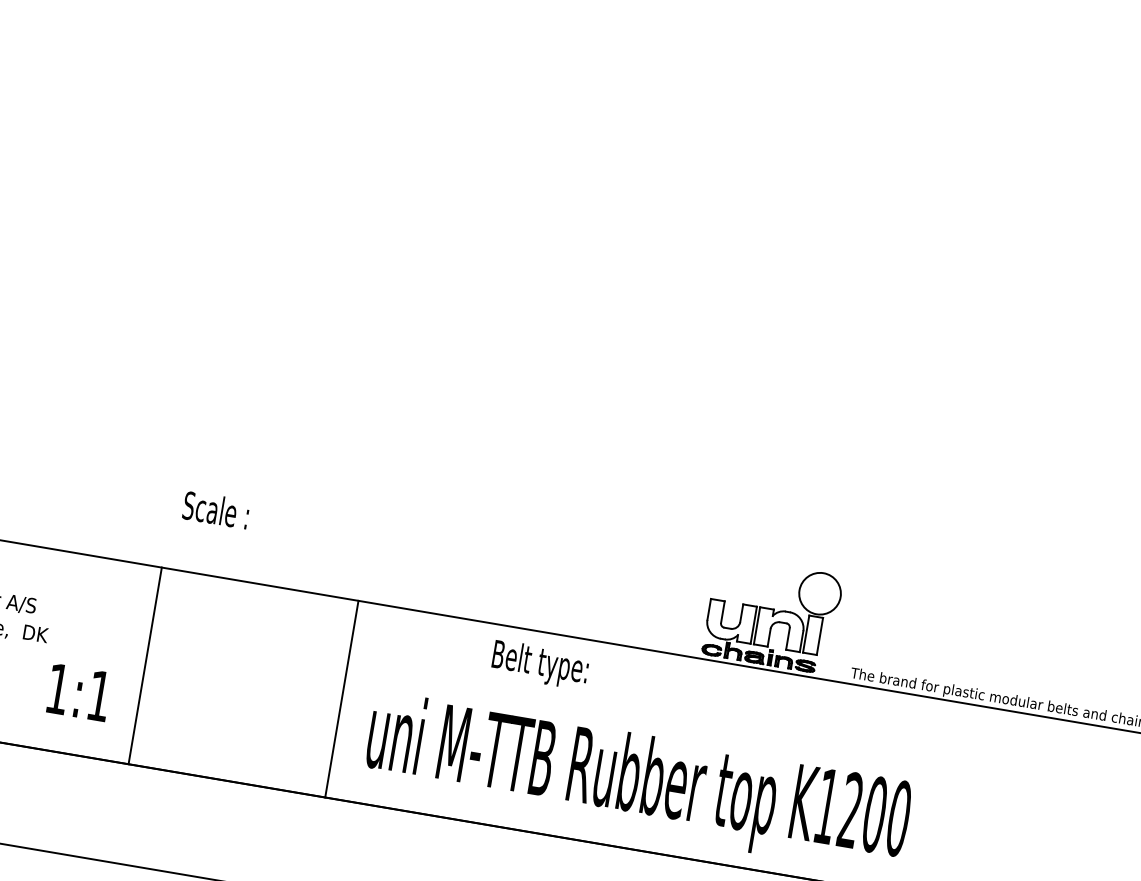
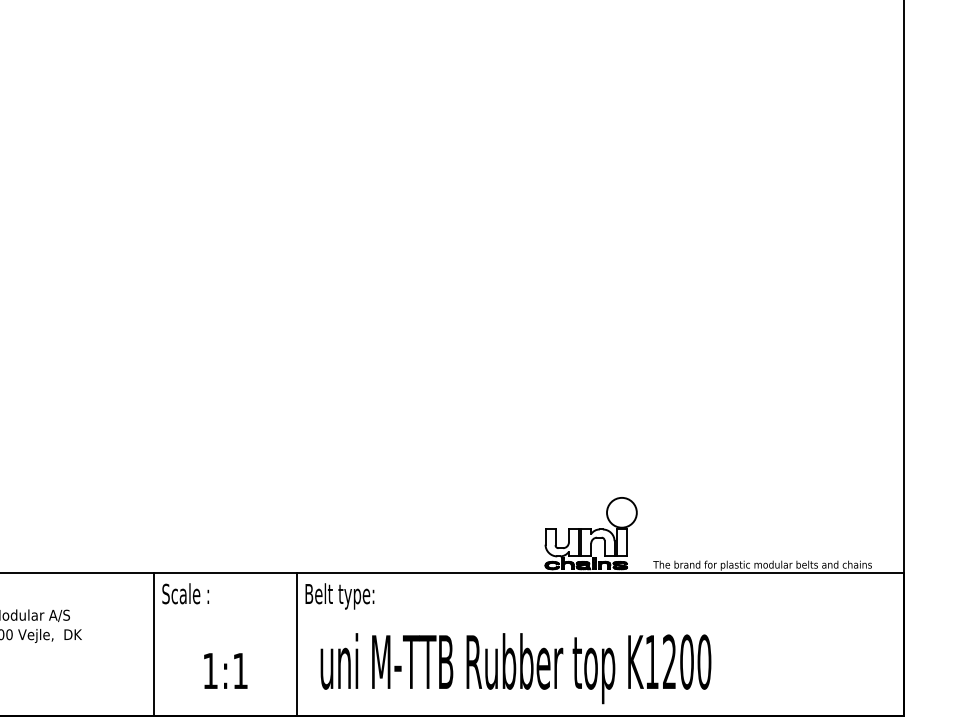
text: (216, 509) -> (185, 593), moved
text: (539, 664) -> (339, 596), moved
text: (78, 691) -> (225, 670), moved

